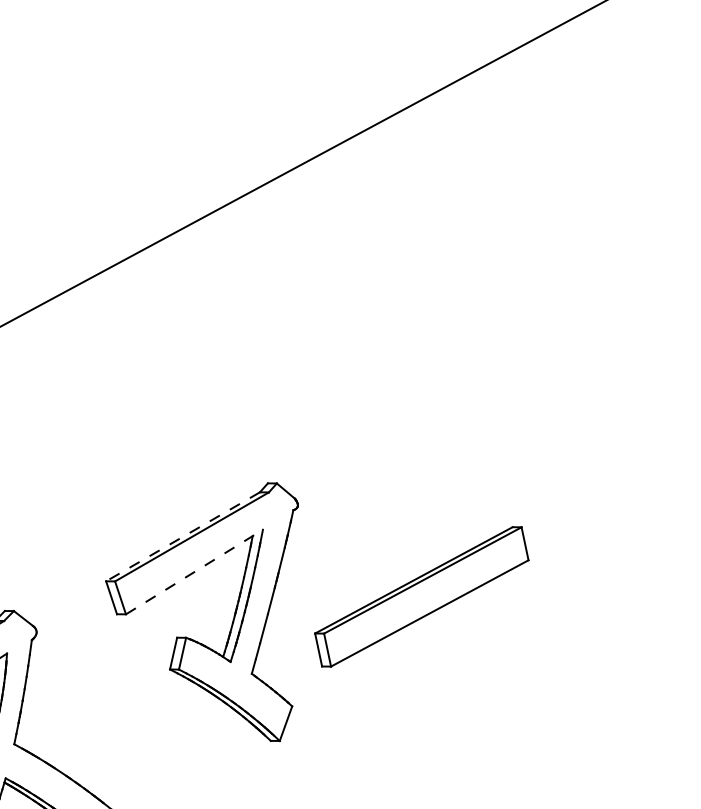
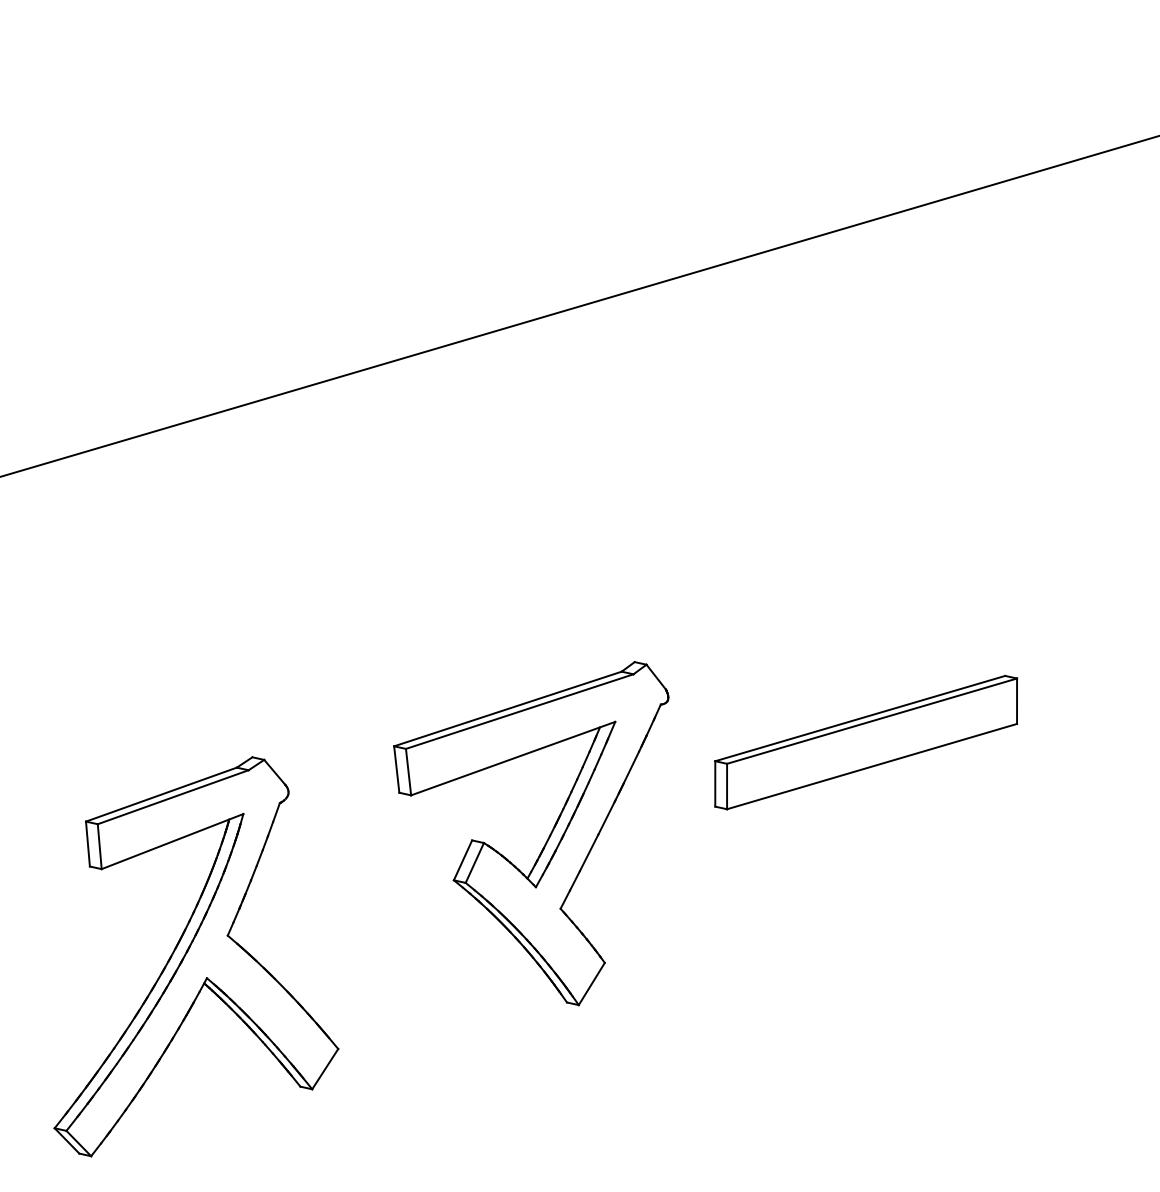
line: (182, 536) -> (507, 708), dashed -> solid
line: (194, 571) -> (513, 758), dashed -> solid
part: (422, 596) -> (866, 742), moved

